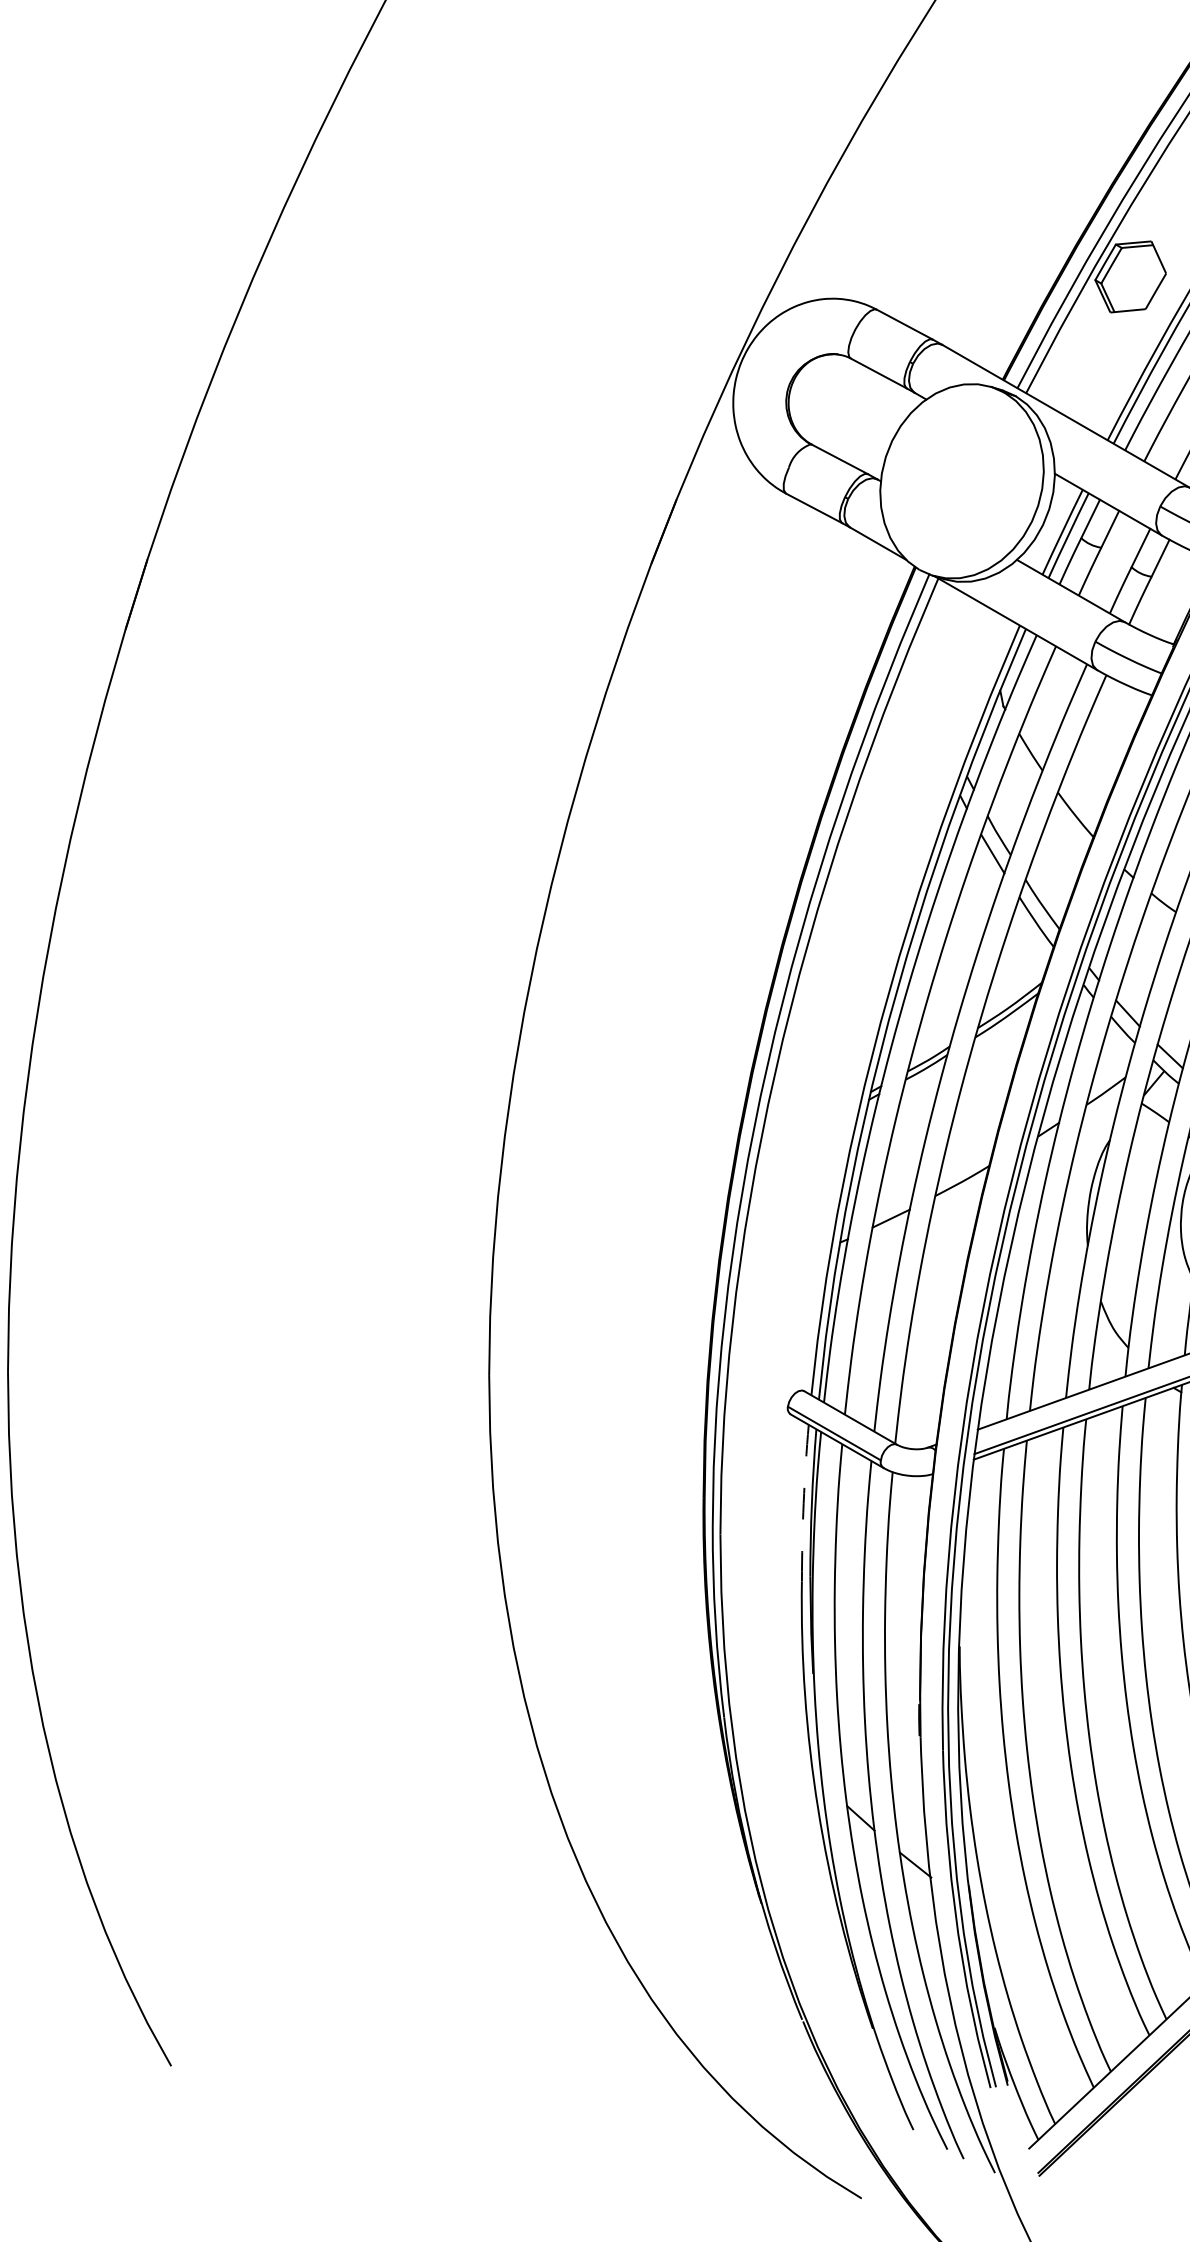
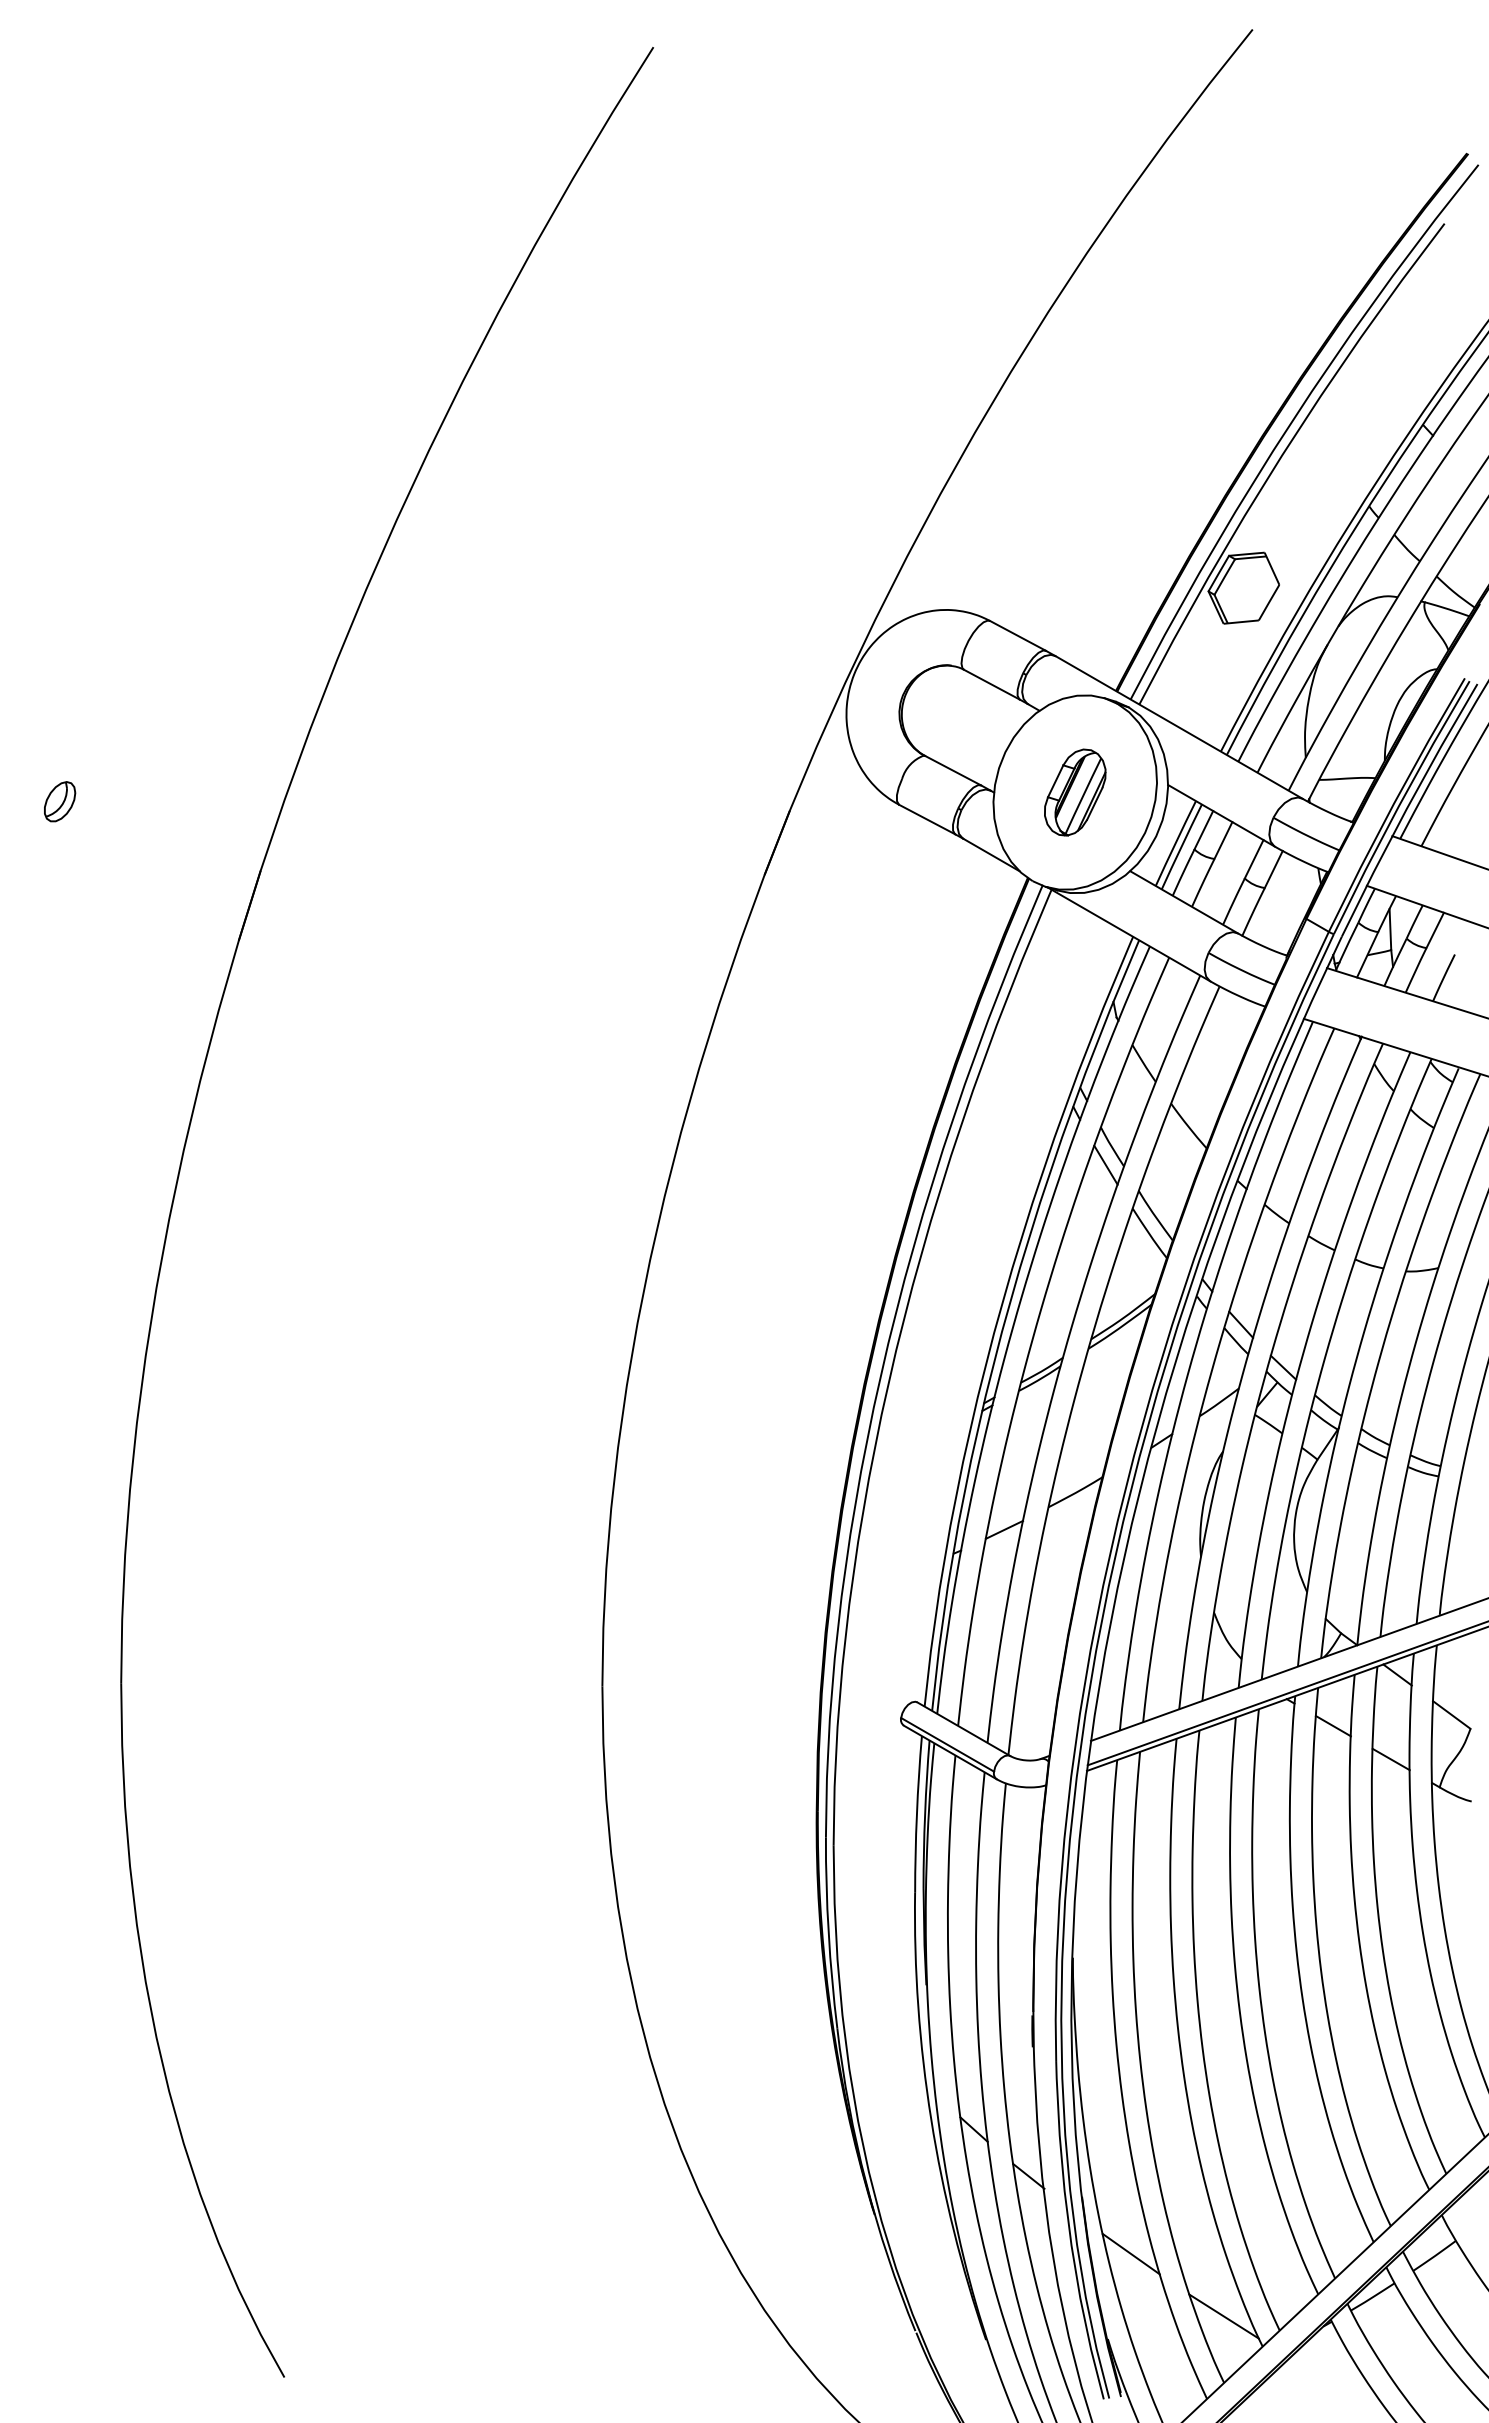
part: (962, 481) -> (1075, 792), added
arc: (803, 1503) -> (916, 1814), dashed -> solid
line: (1017, 1942) -> (1130, 2253), added
line: (1110, 2005) -> (1223, 2316), added

